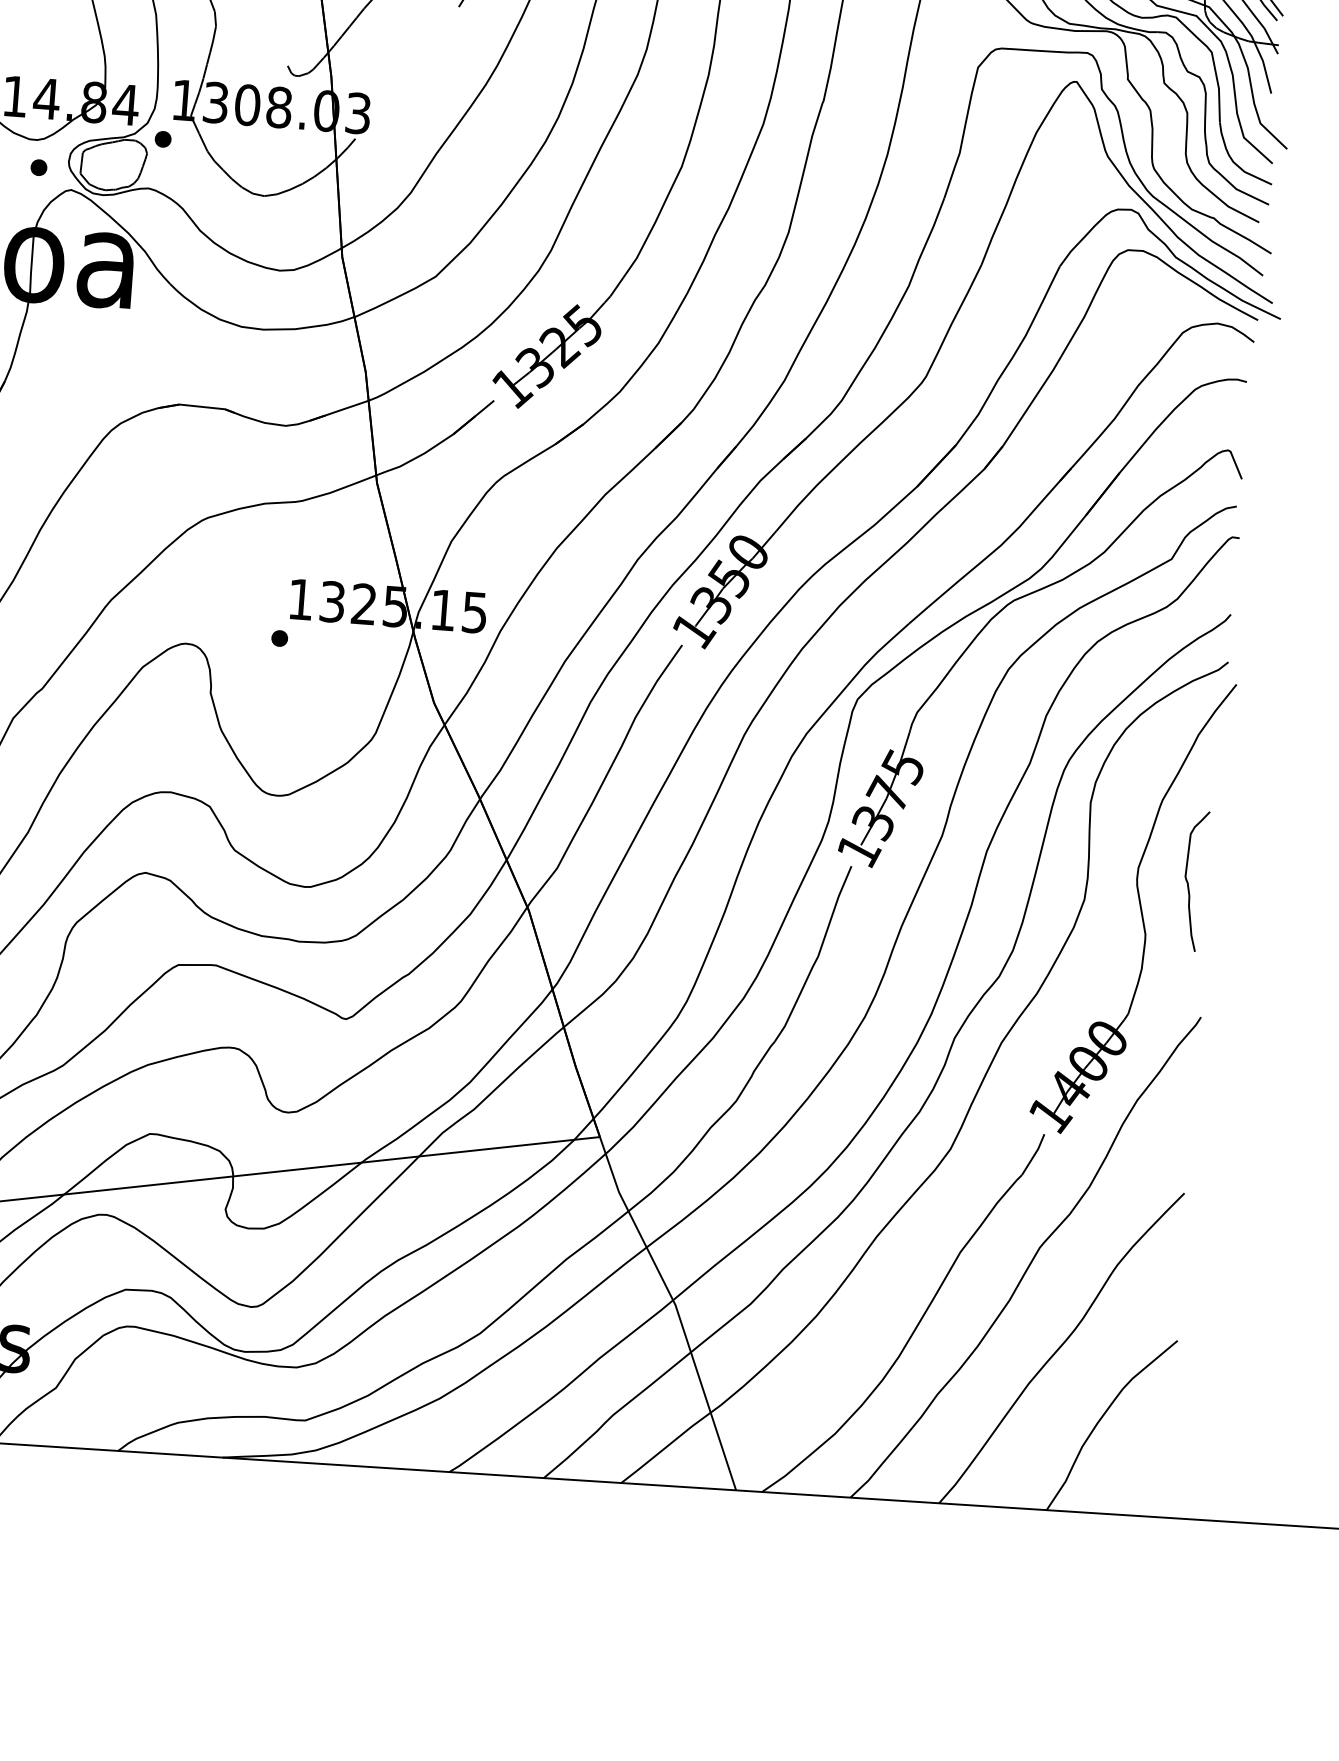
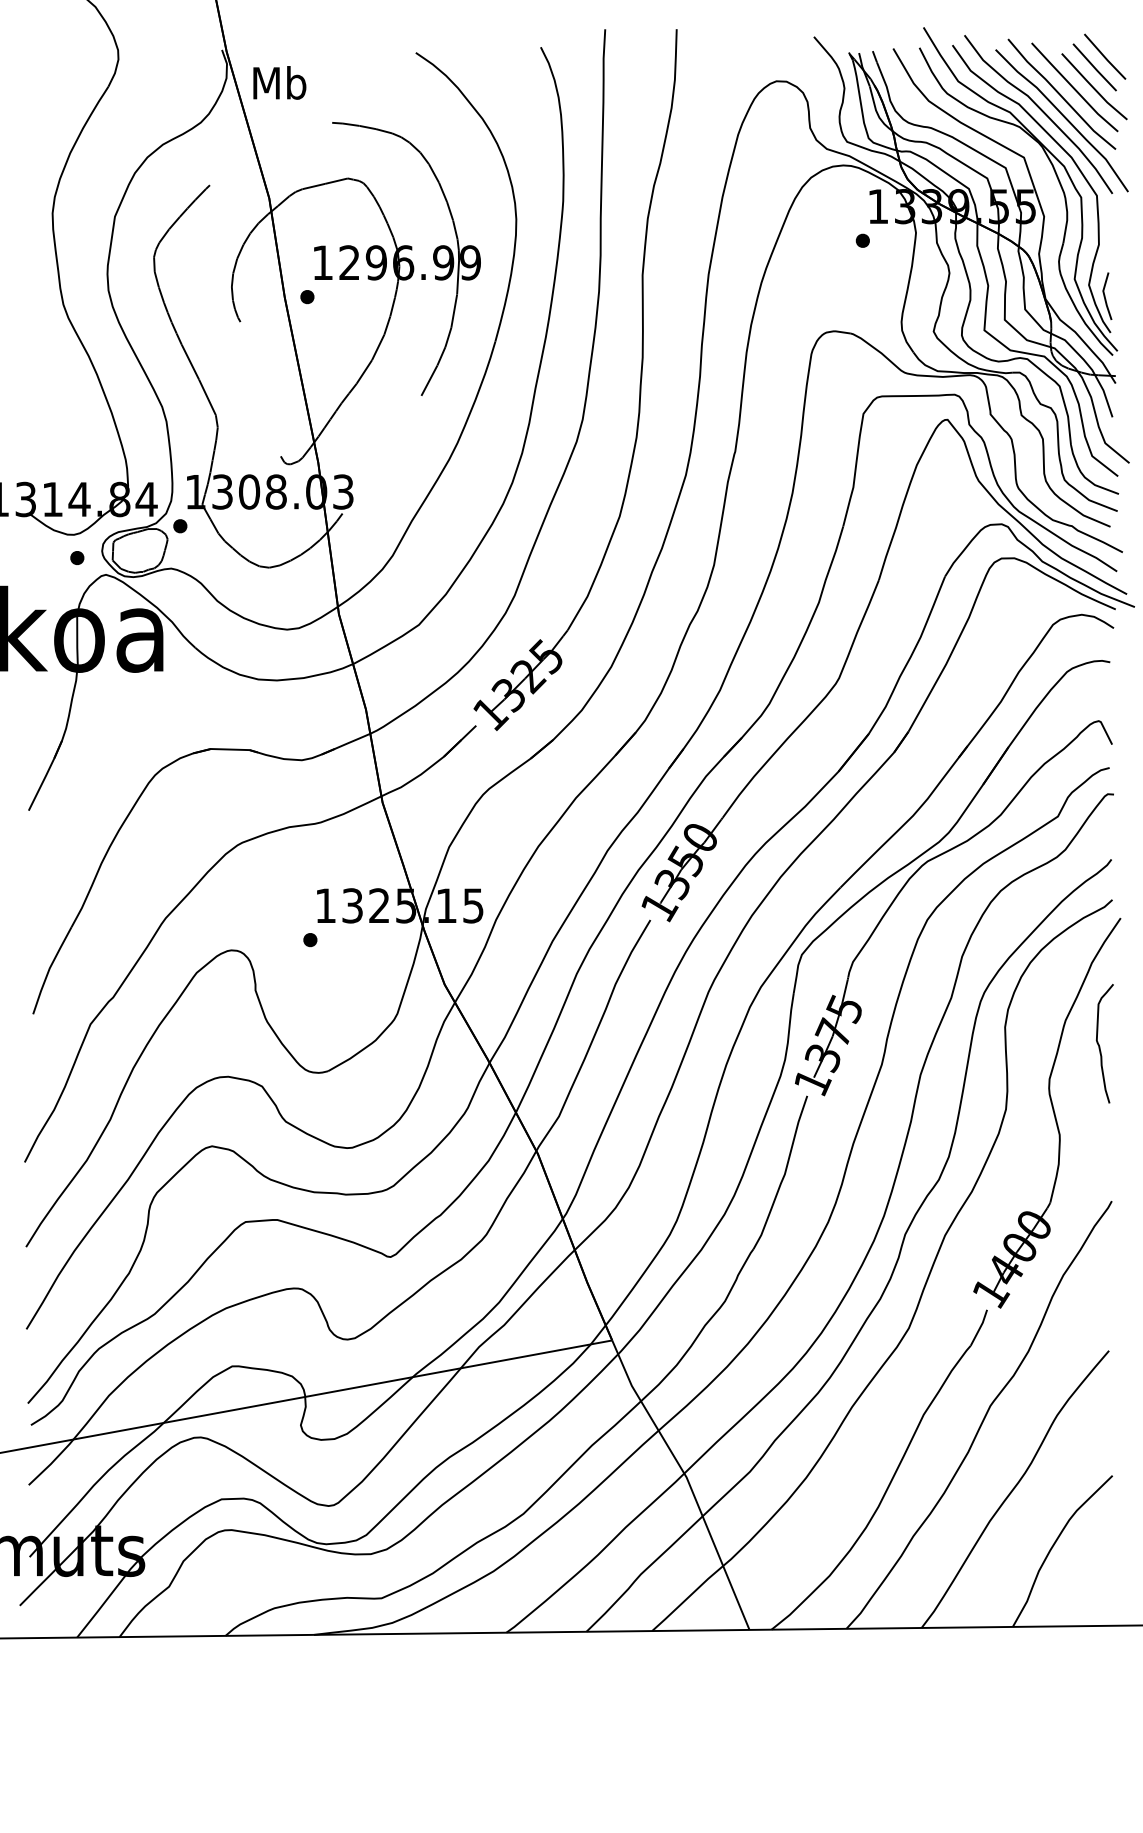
curve: (1189, 883) -> (1100, 1046), moved

